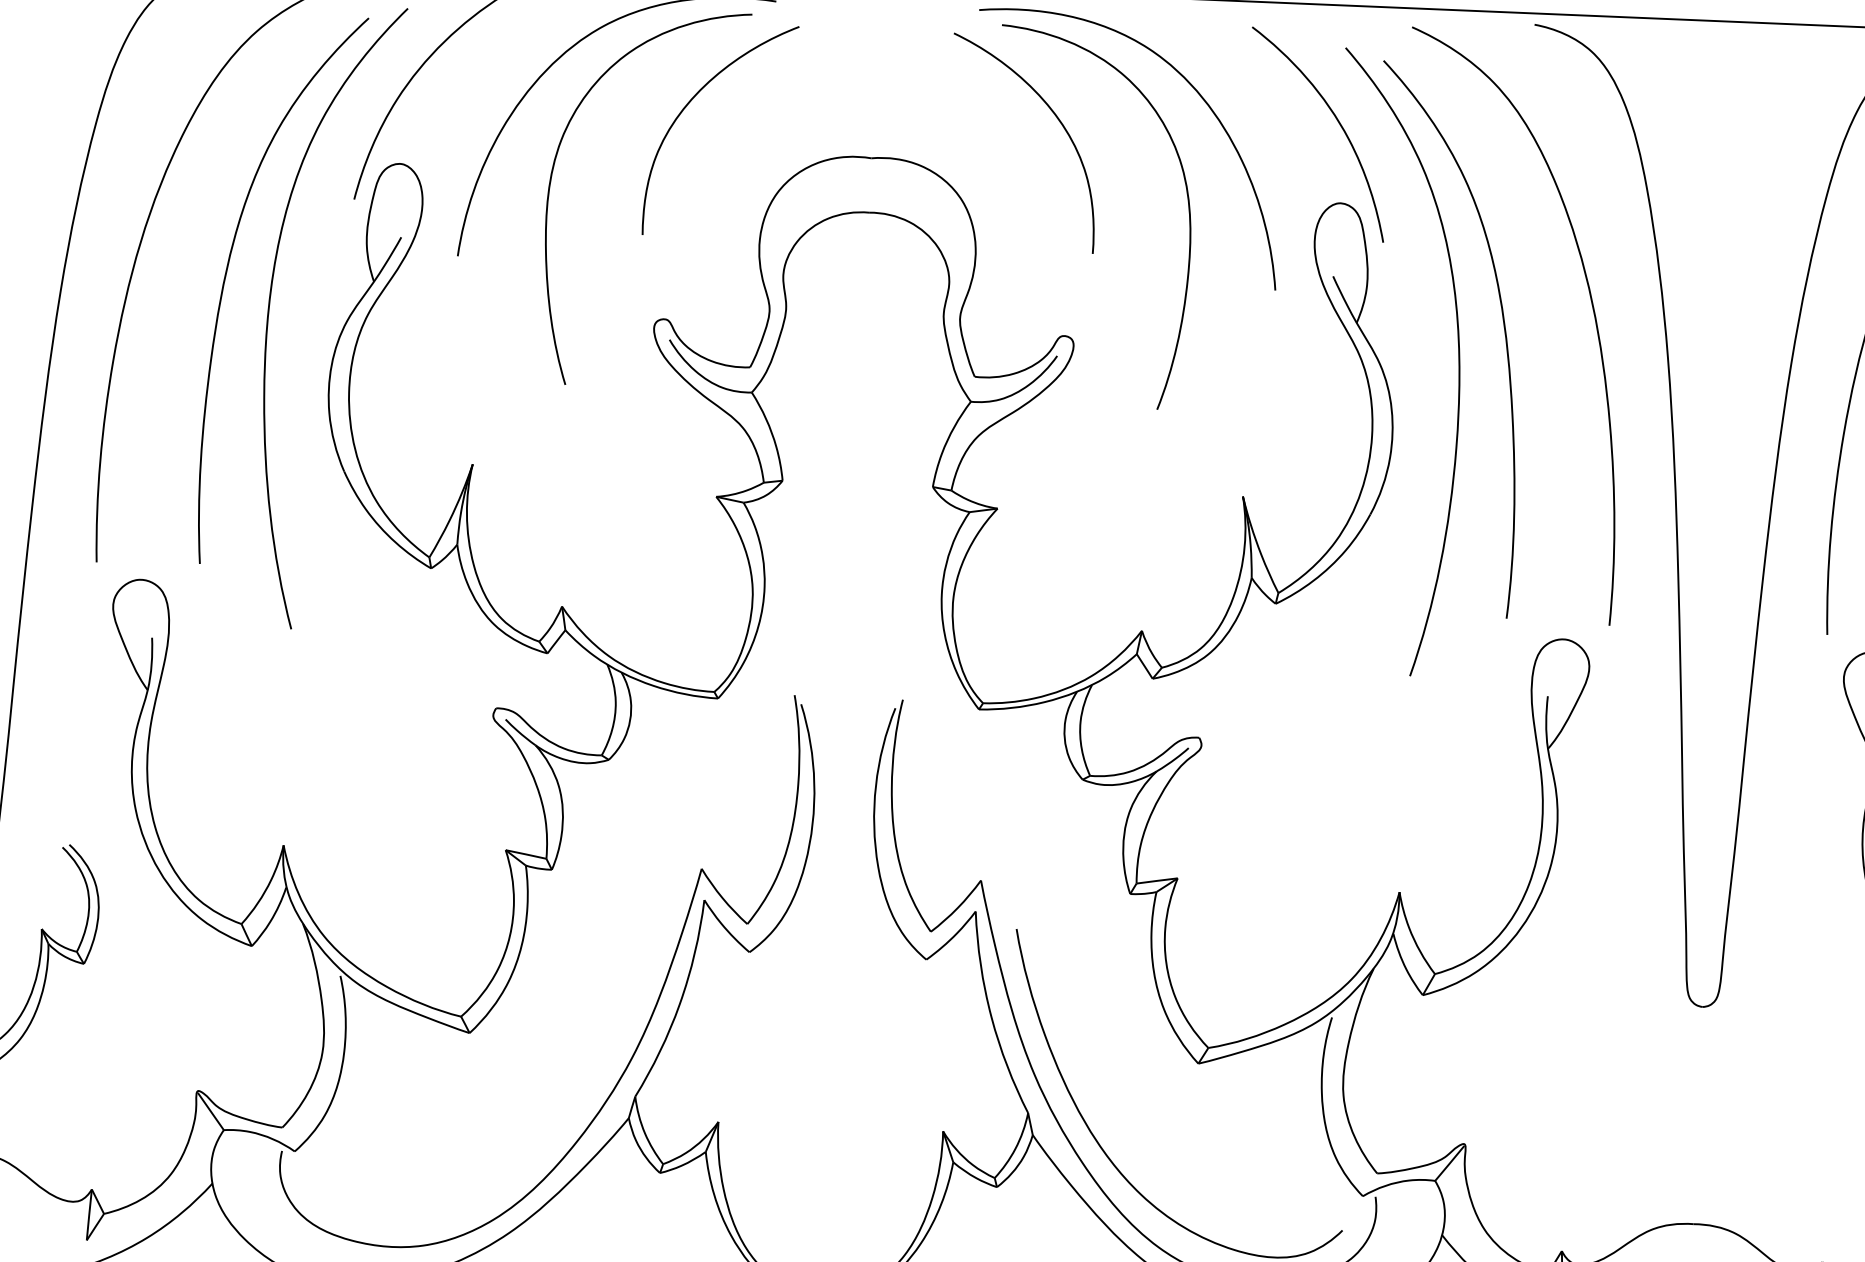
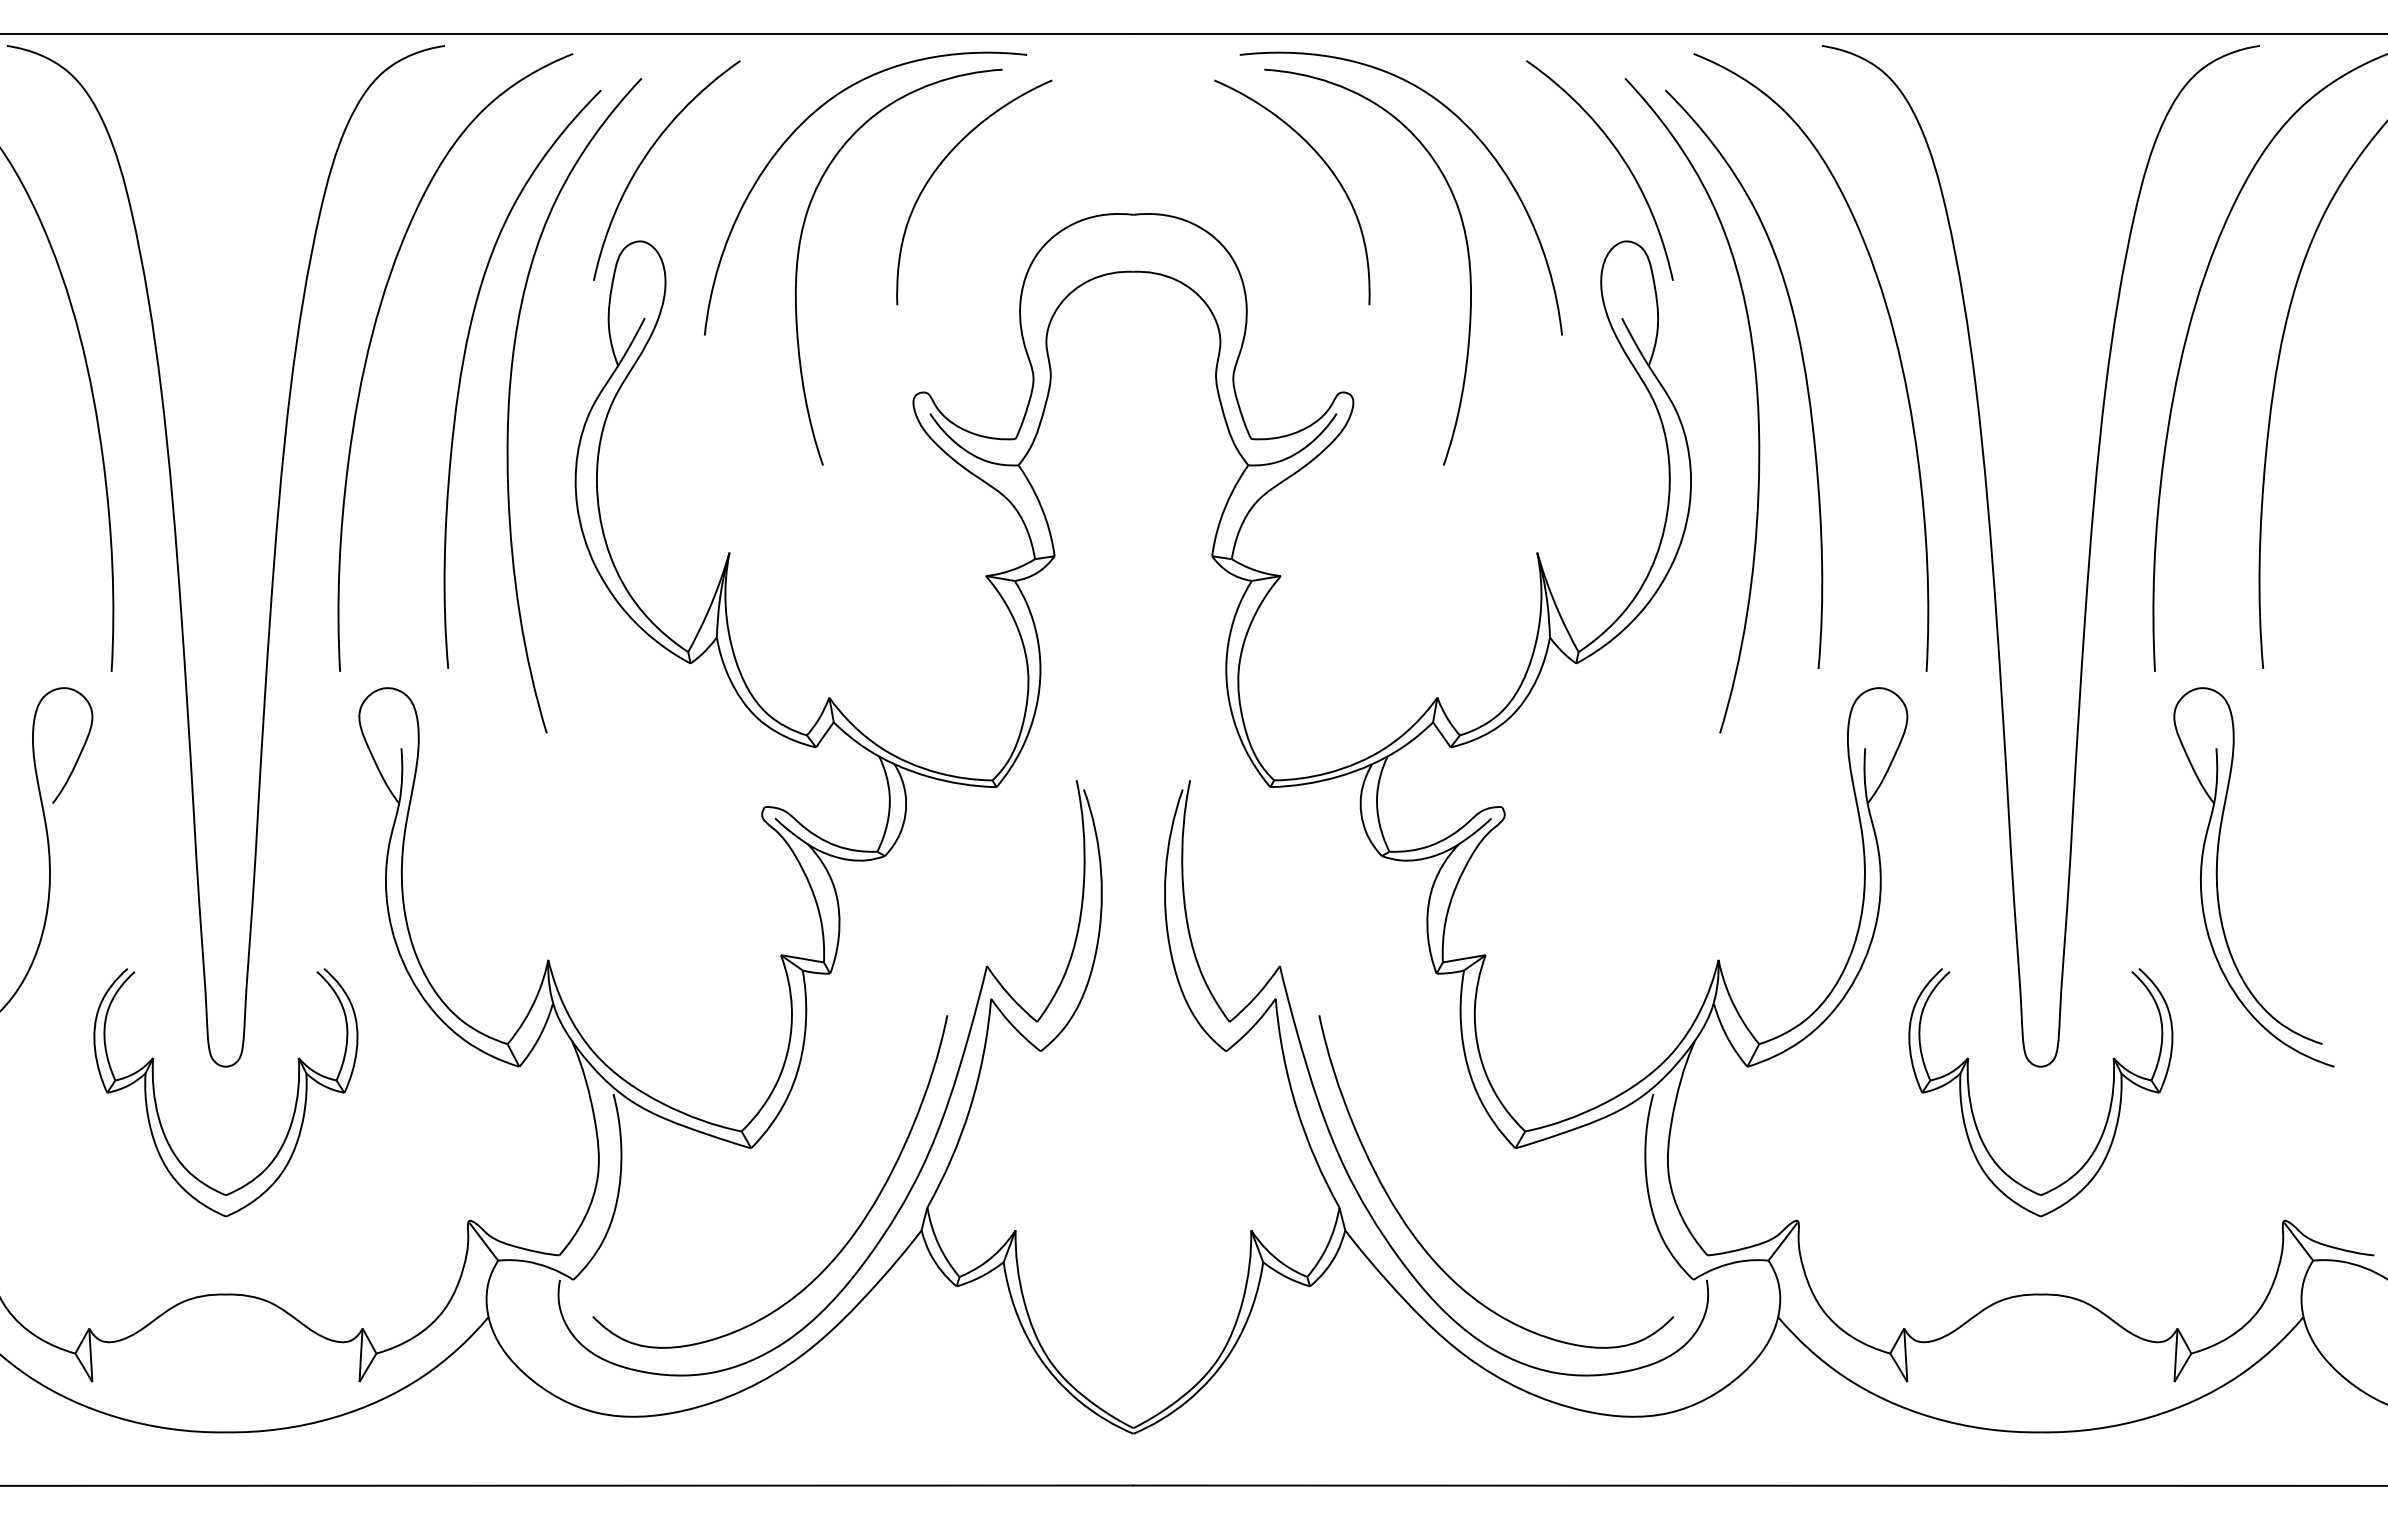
part: (1635, 1037) -> (1971, 1101), added
curve: (559, 1123) -> (849, 1238), added

